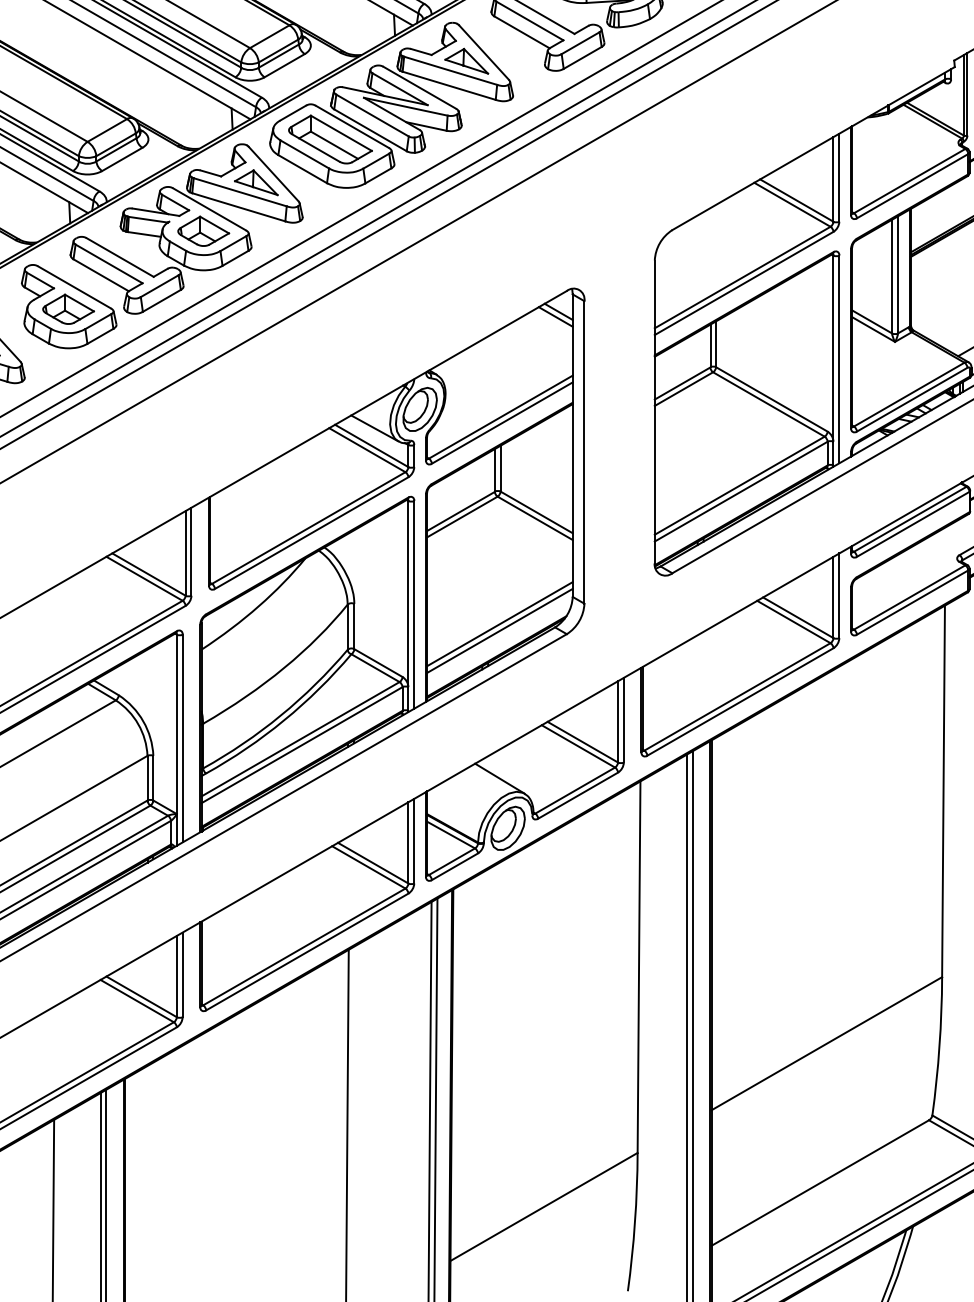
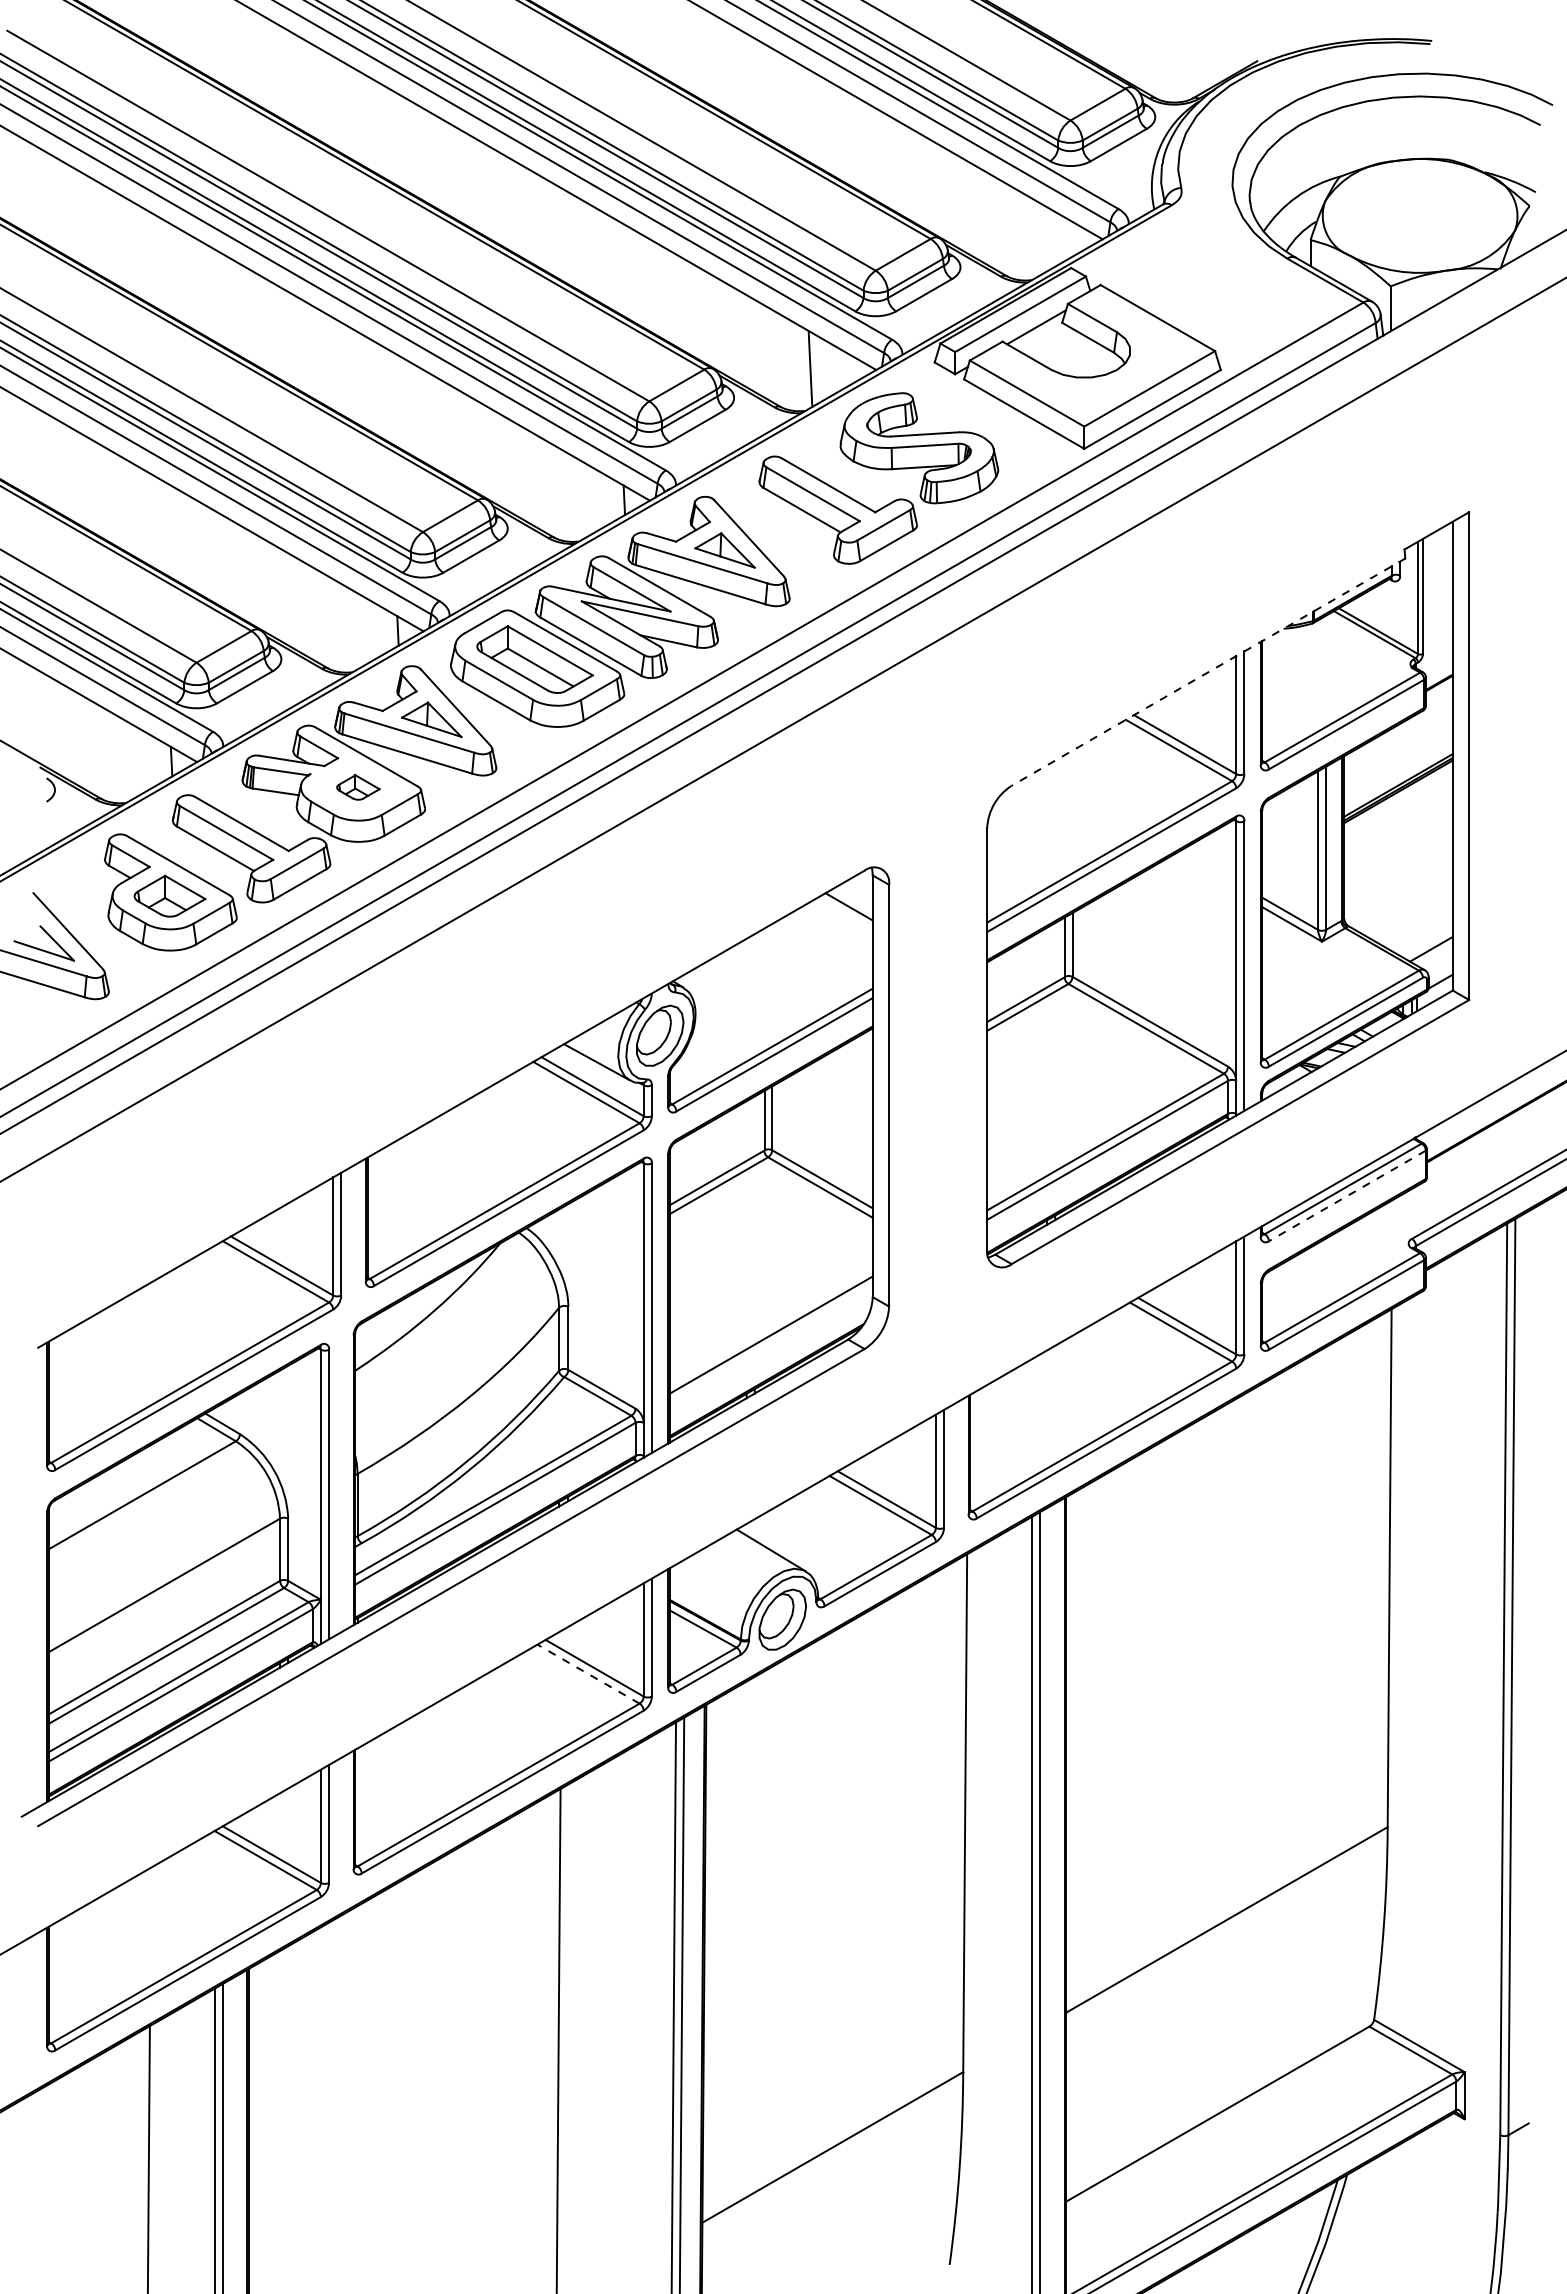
line: (813, 148) -> (1208, 672), solid -> dashed
part: (203, 231) -> (358, 787), size x0.6
line: (558, 311) -> (852, 899), removed
line: (913, 524) -> (1347, 1195), solid -> dashed
line: (499, 630) -> (770, 1344), removed
line: (368, 867) -> (588, 1674), solid -> dashed

